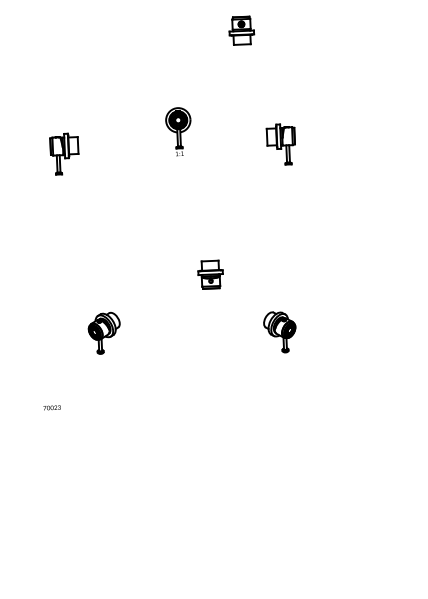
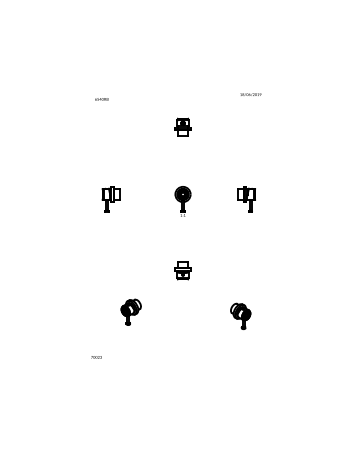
part: (240, 29) -> (182, 126), moved
part: (177, 131) -> (182, 201), moved
part: (209, 274) -> (182, 270), moved

